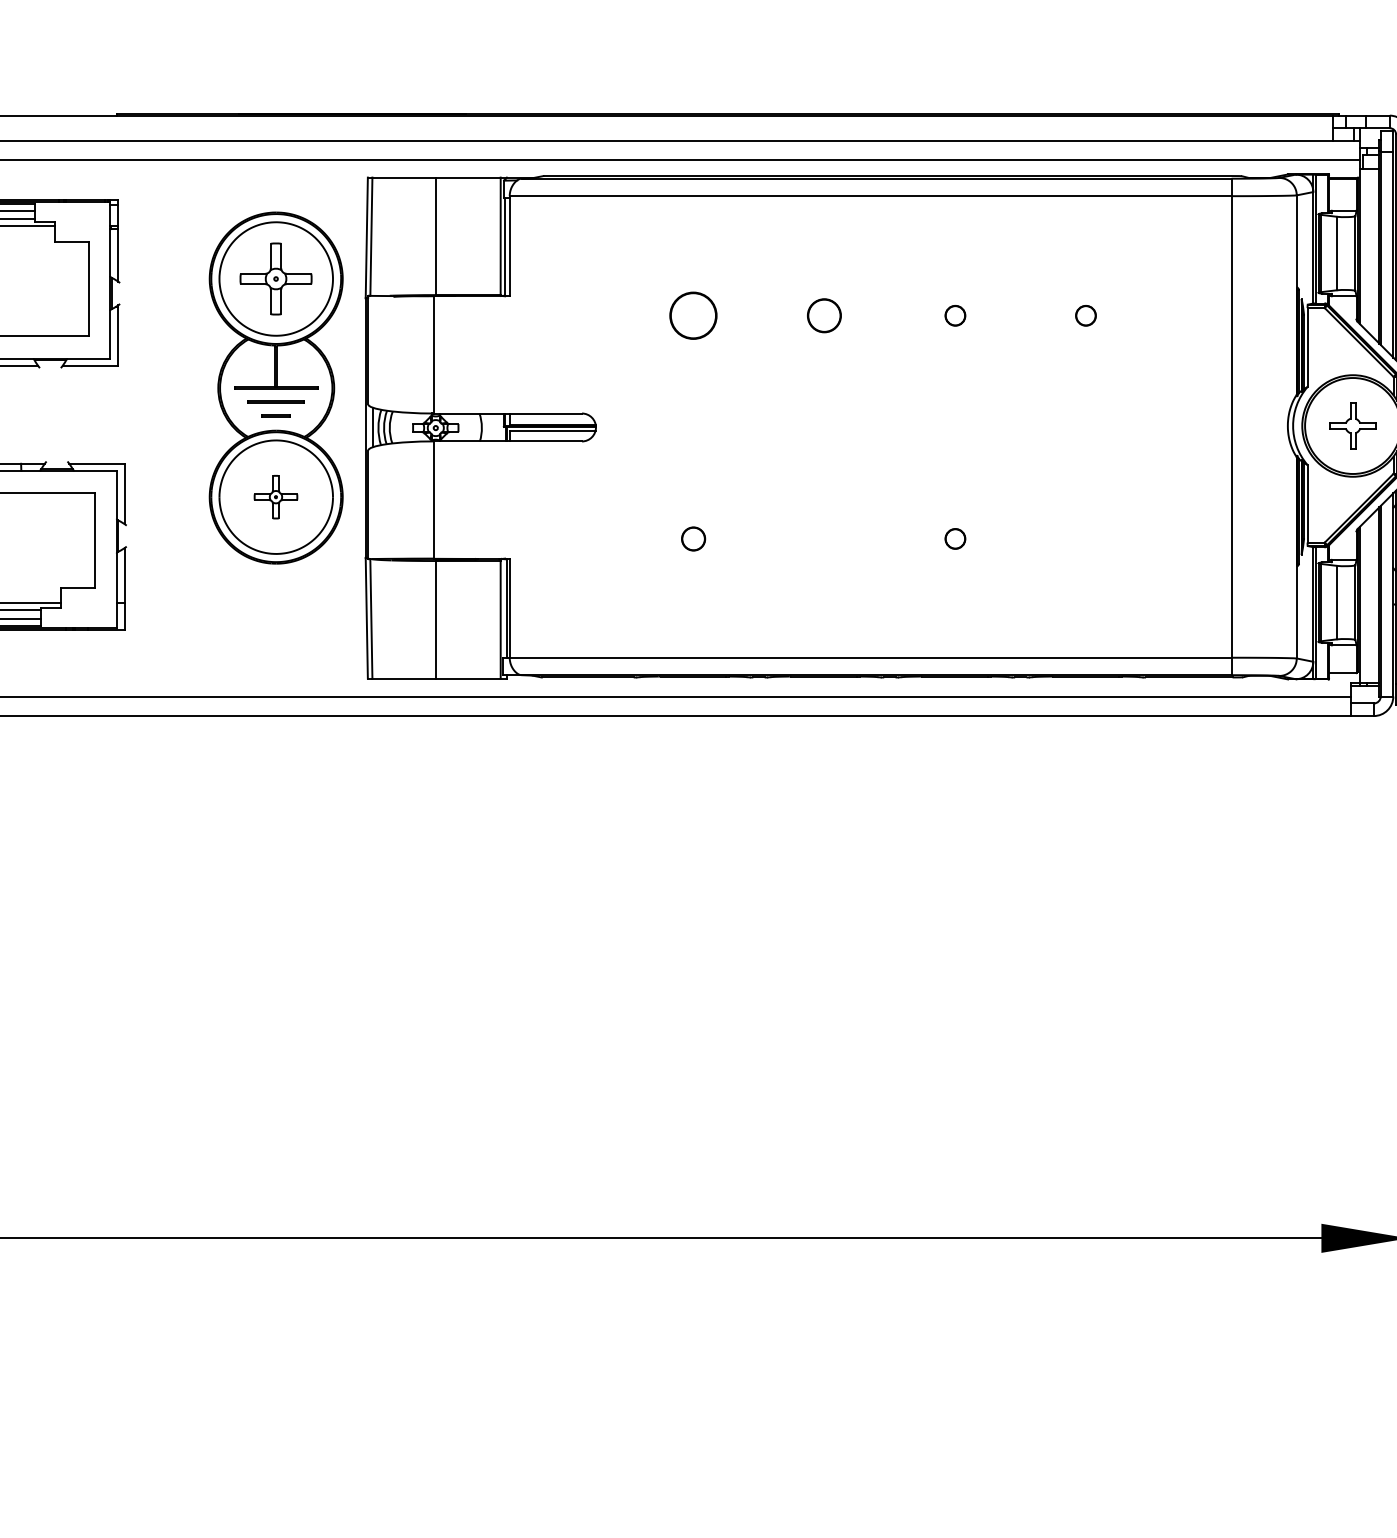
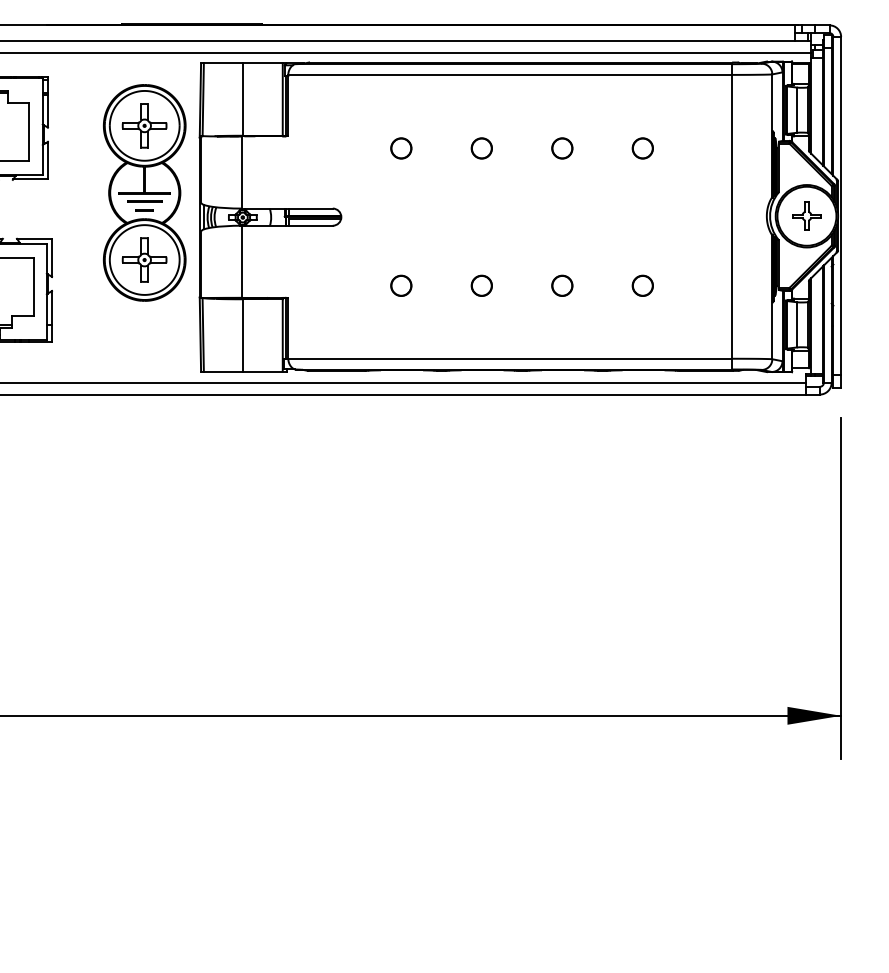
circle: (693, 315) -> (401, 148), size x0.71
circle: (955, 315) -> (562, 148), size x1.67
circle: (1085, 315) -> (642, 148), size x1.67
part: (275, 496) -> (144, 259), size x1.67
circle: (693, 538) -> (401, 285), size x1.43
circle: (823, 538) -> (481, 285), added
circle: (955, 538) -> (562, 285), size x1.67
circle: (1085, 538) -> (642, 285), added

